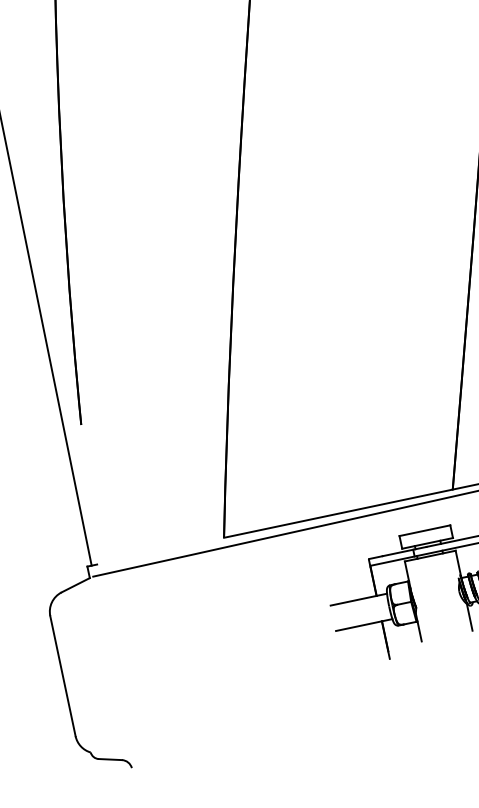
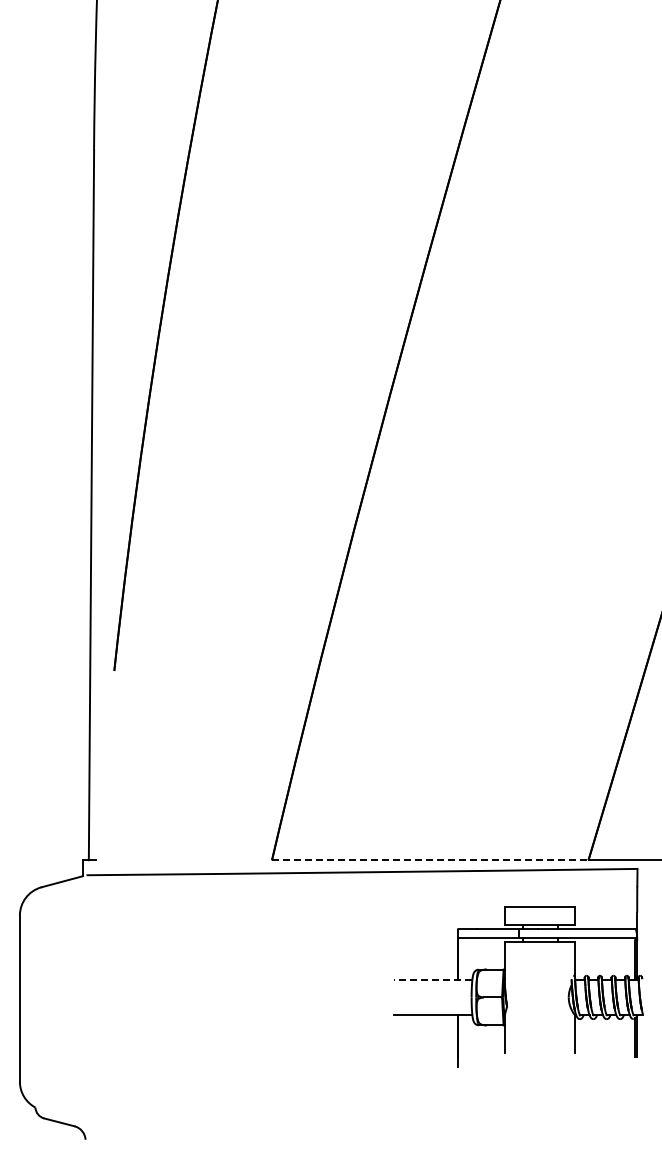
line: (338, 513) -> (430, 860), solid -> dashed
line: (358, 599) -> (432, 979), solid -> dashed

